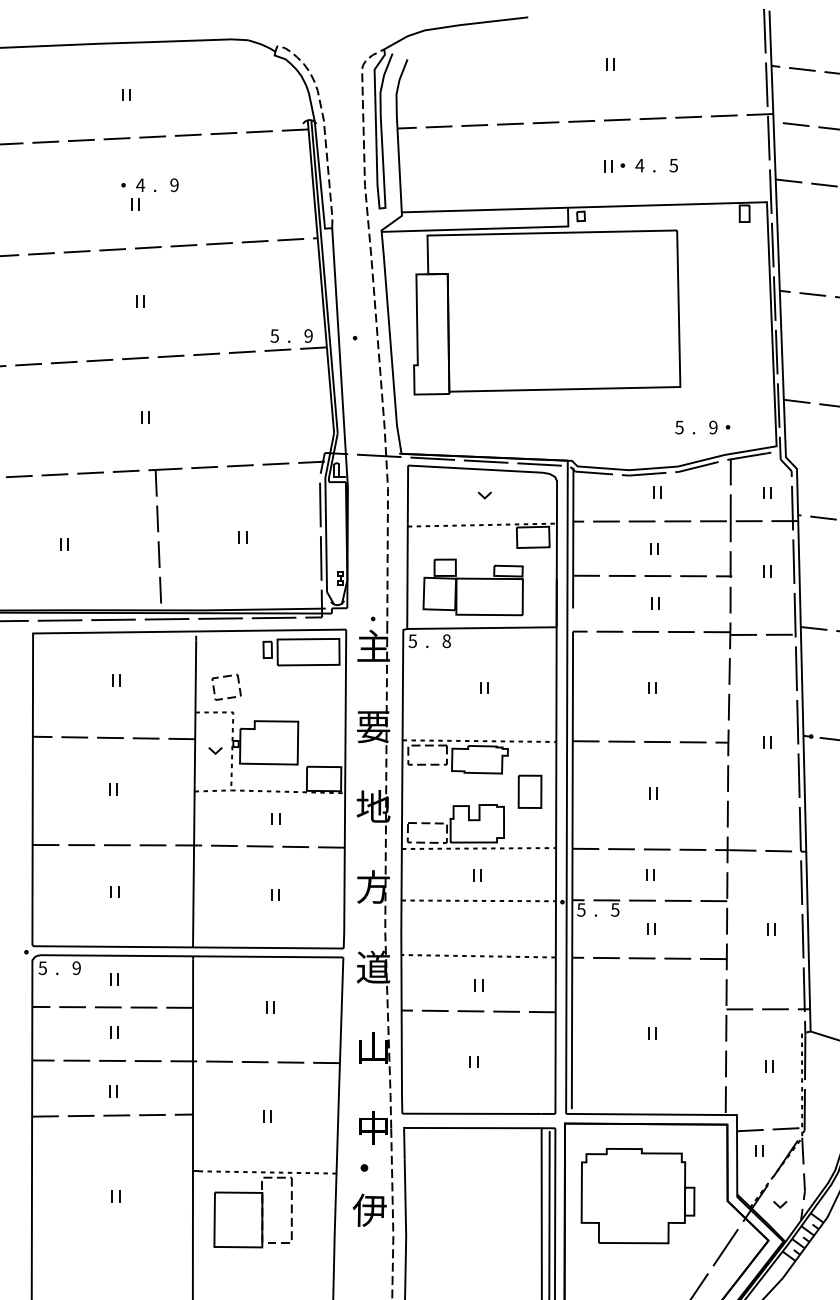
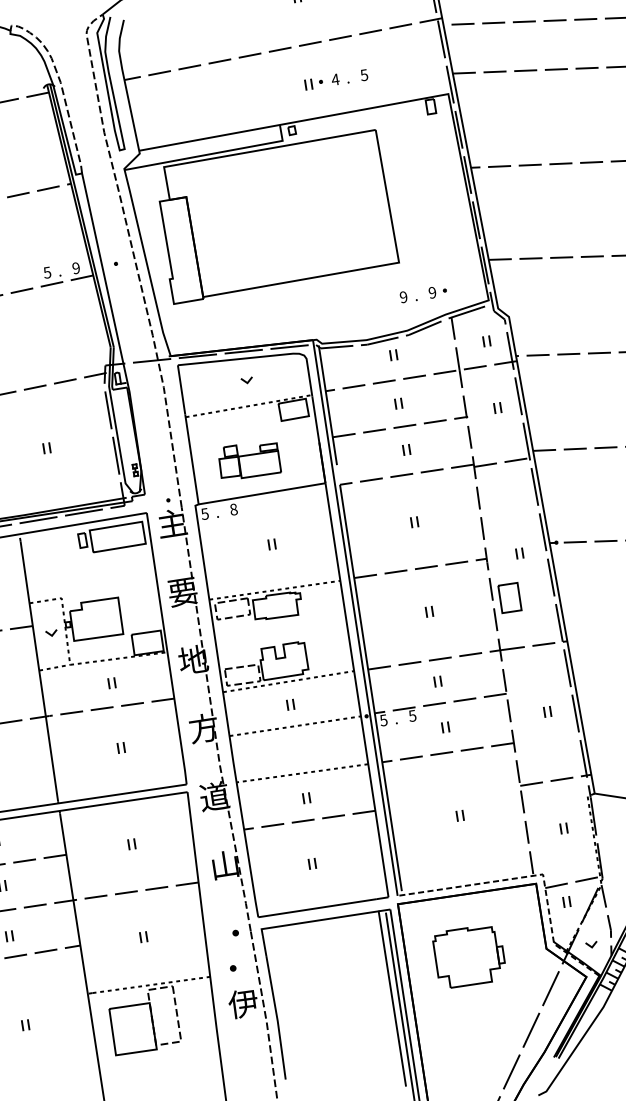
text: (679, 427) -> (403, 297), 5 -> 9
part: (472, 587) -> (248, 460), size x0.7
part: (226, 677) -> (51, 569), removed
part: (529, 791) -> (509, 597), moved
line: (725, 1115) -> (533, 876), solid -> dashed
text: (373, 1127) -> (235, 932), 中 -> ・
part: (637, 1196) -> (469, 956), size x0.7

